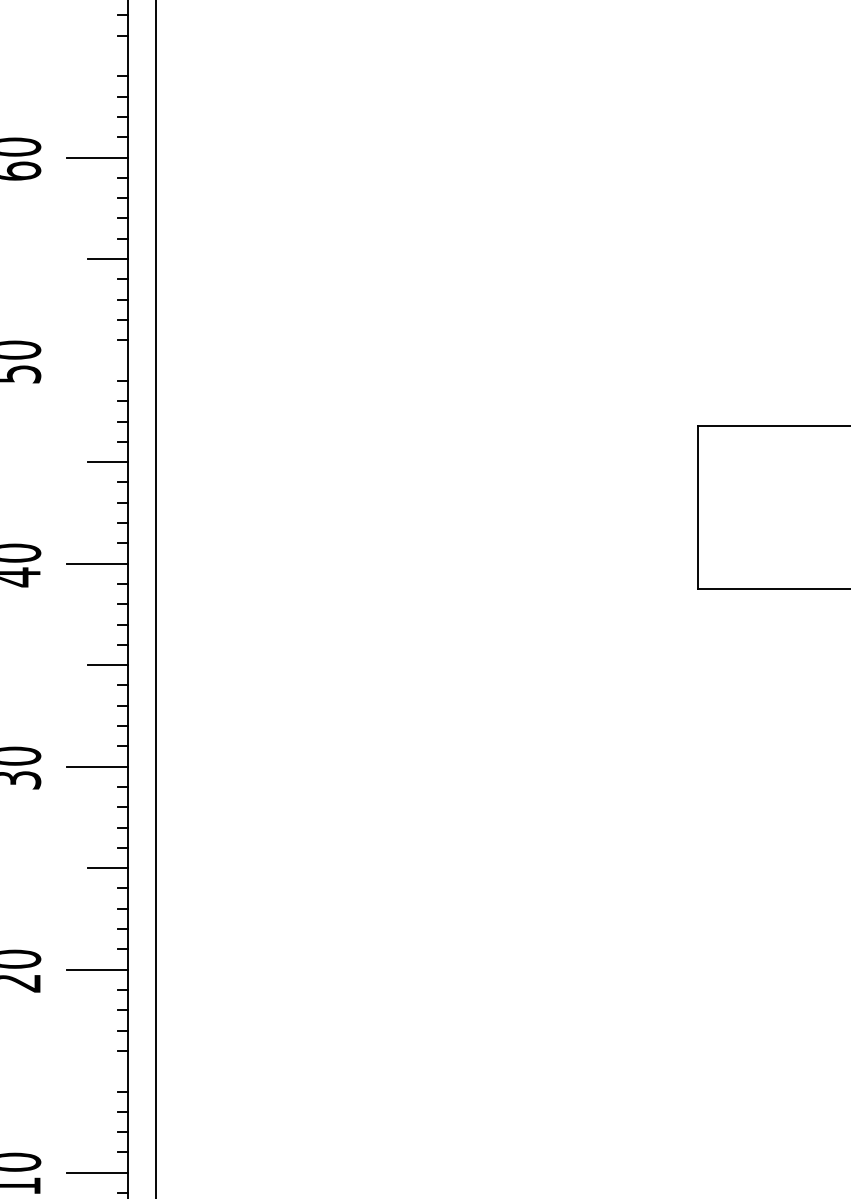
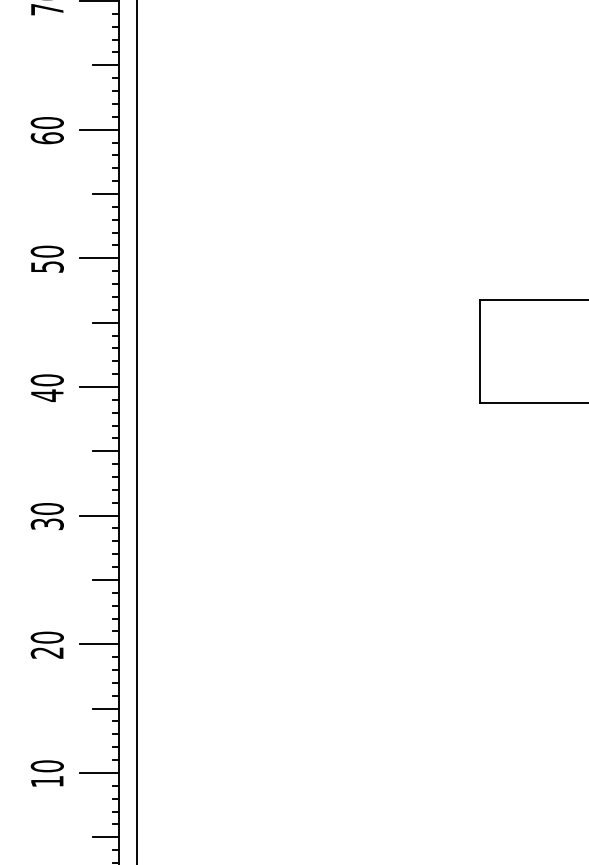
line: (108, 56) -> (106, 65), added
line: (97, 360) -> (99, 258), added
line: (108, 1071) -> (106, 708), added

